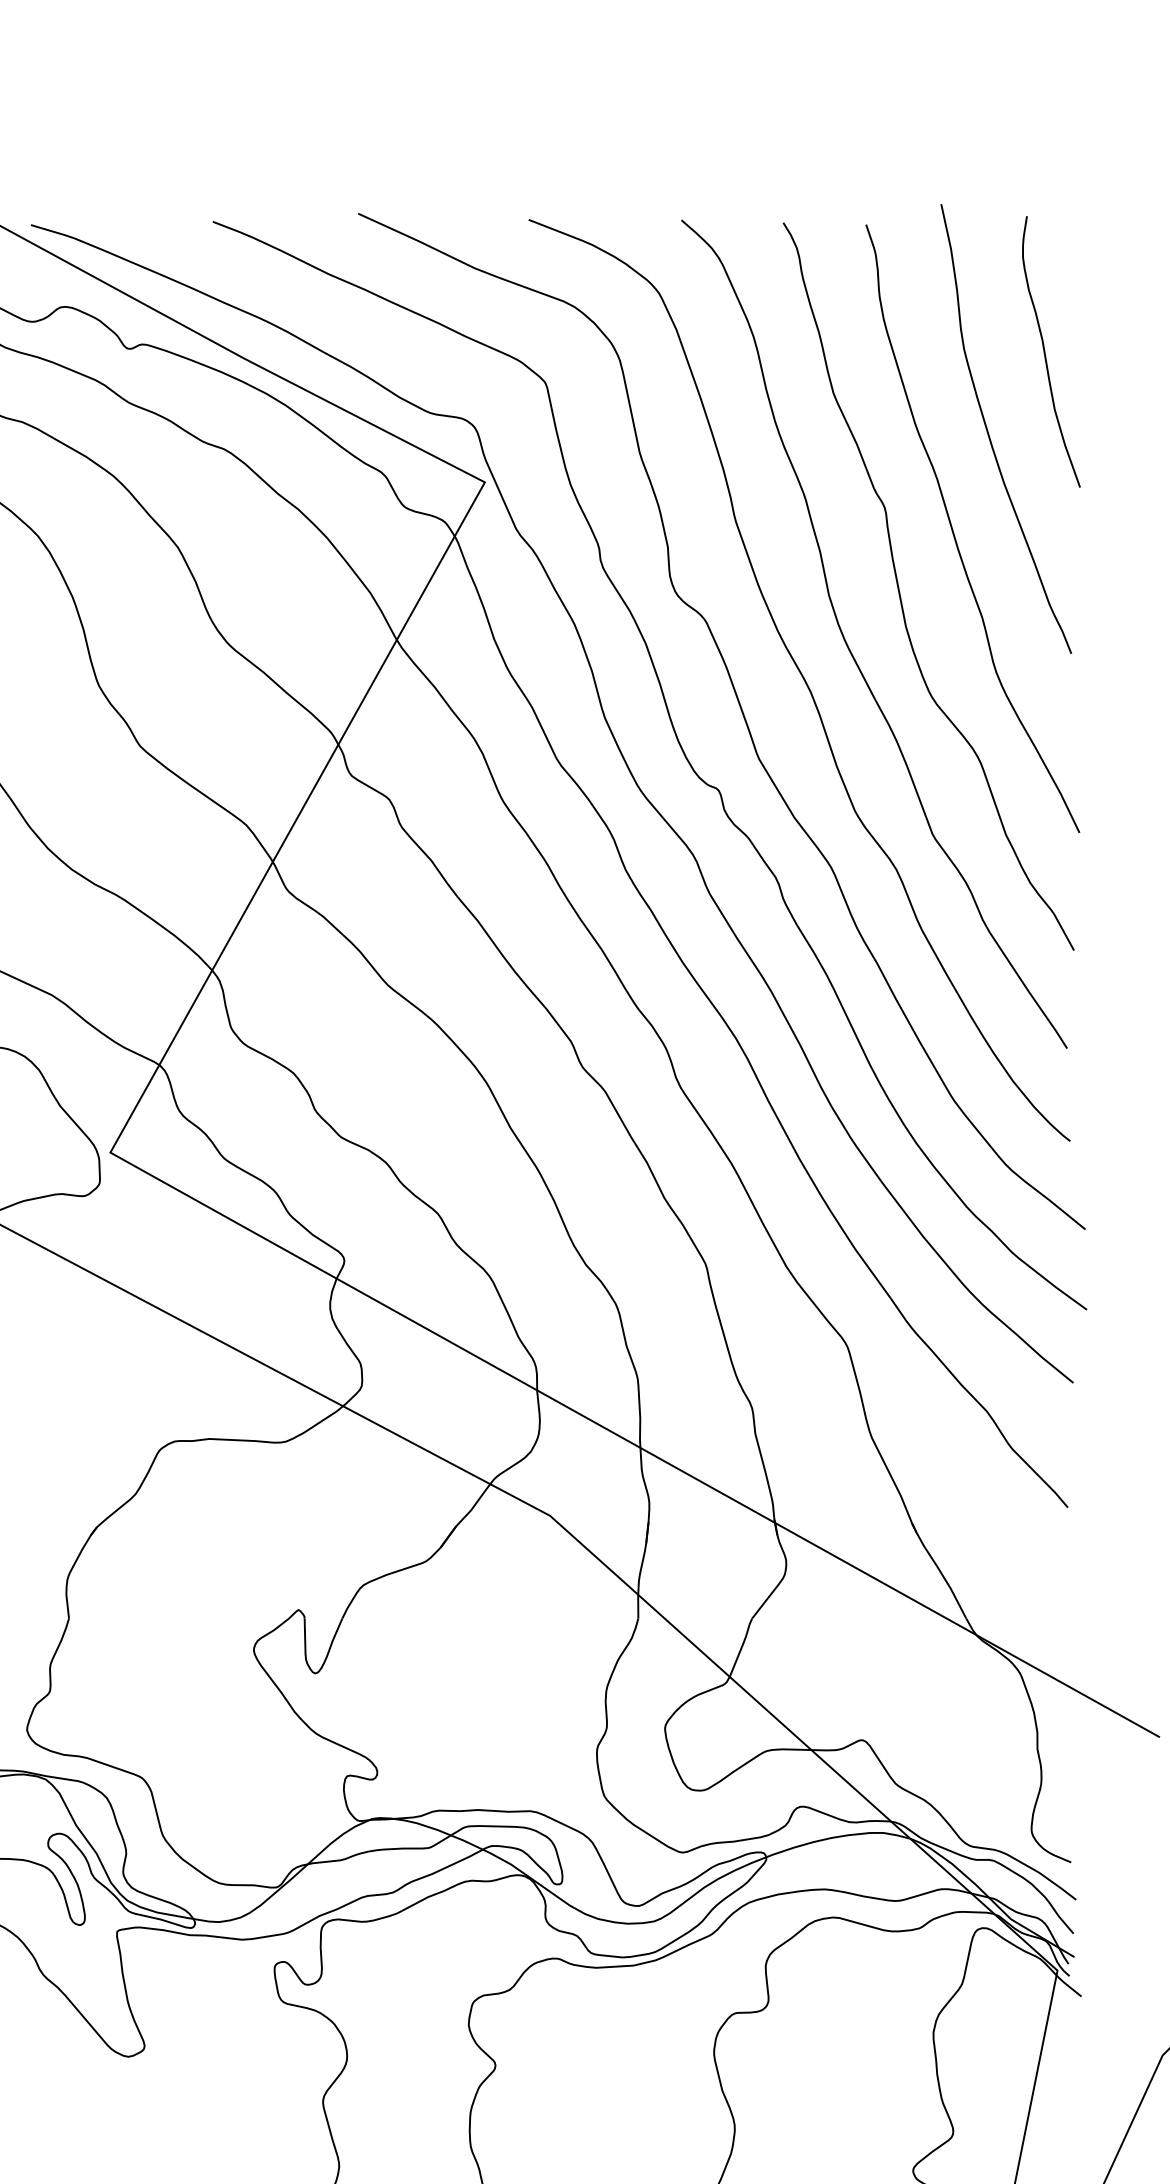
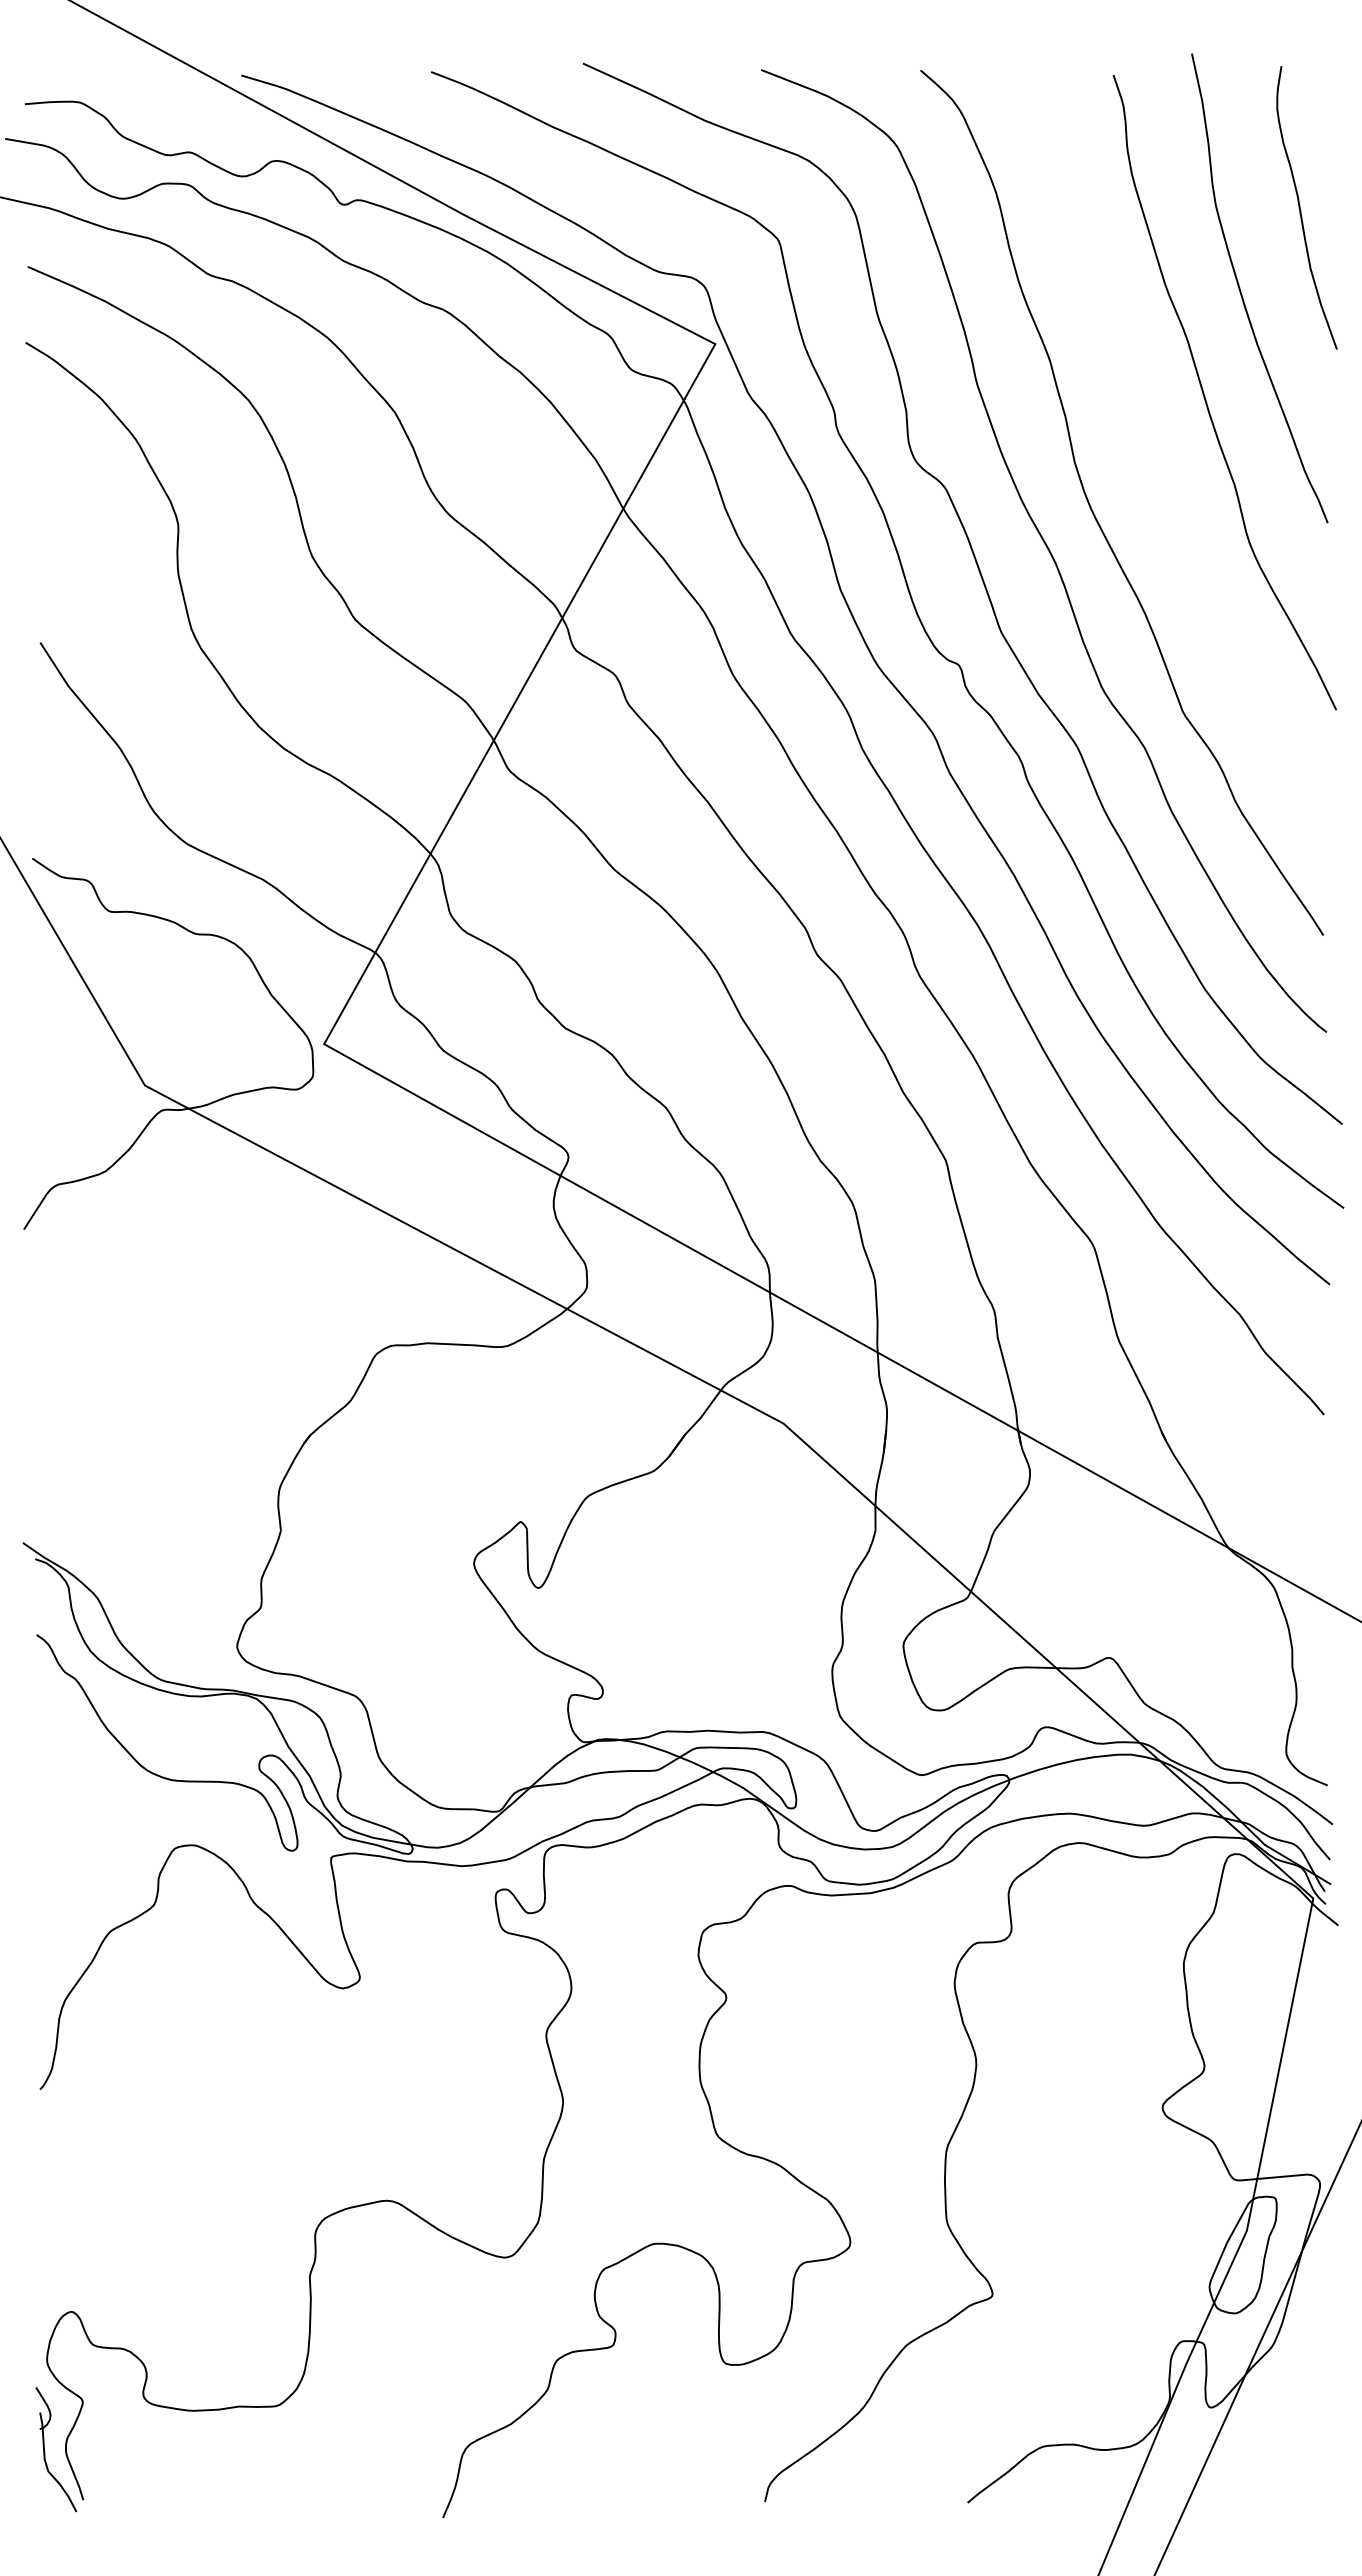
curve: (899, 588) -> (1148, 454), removed

